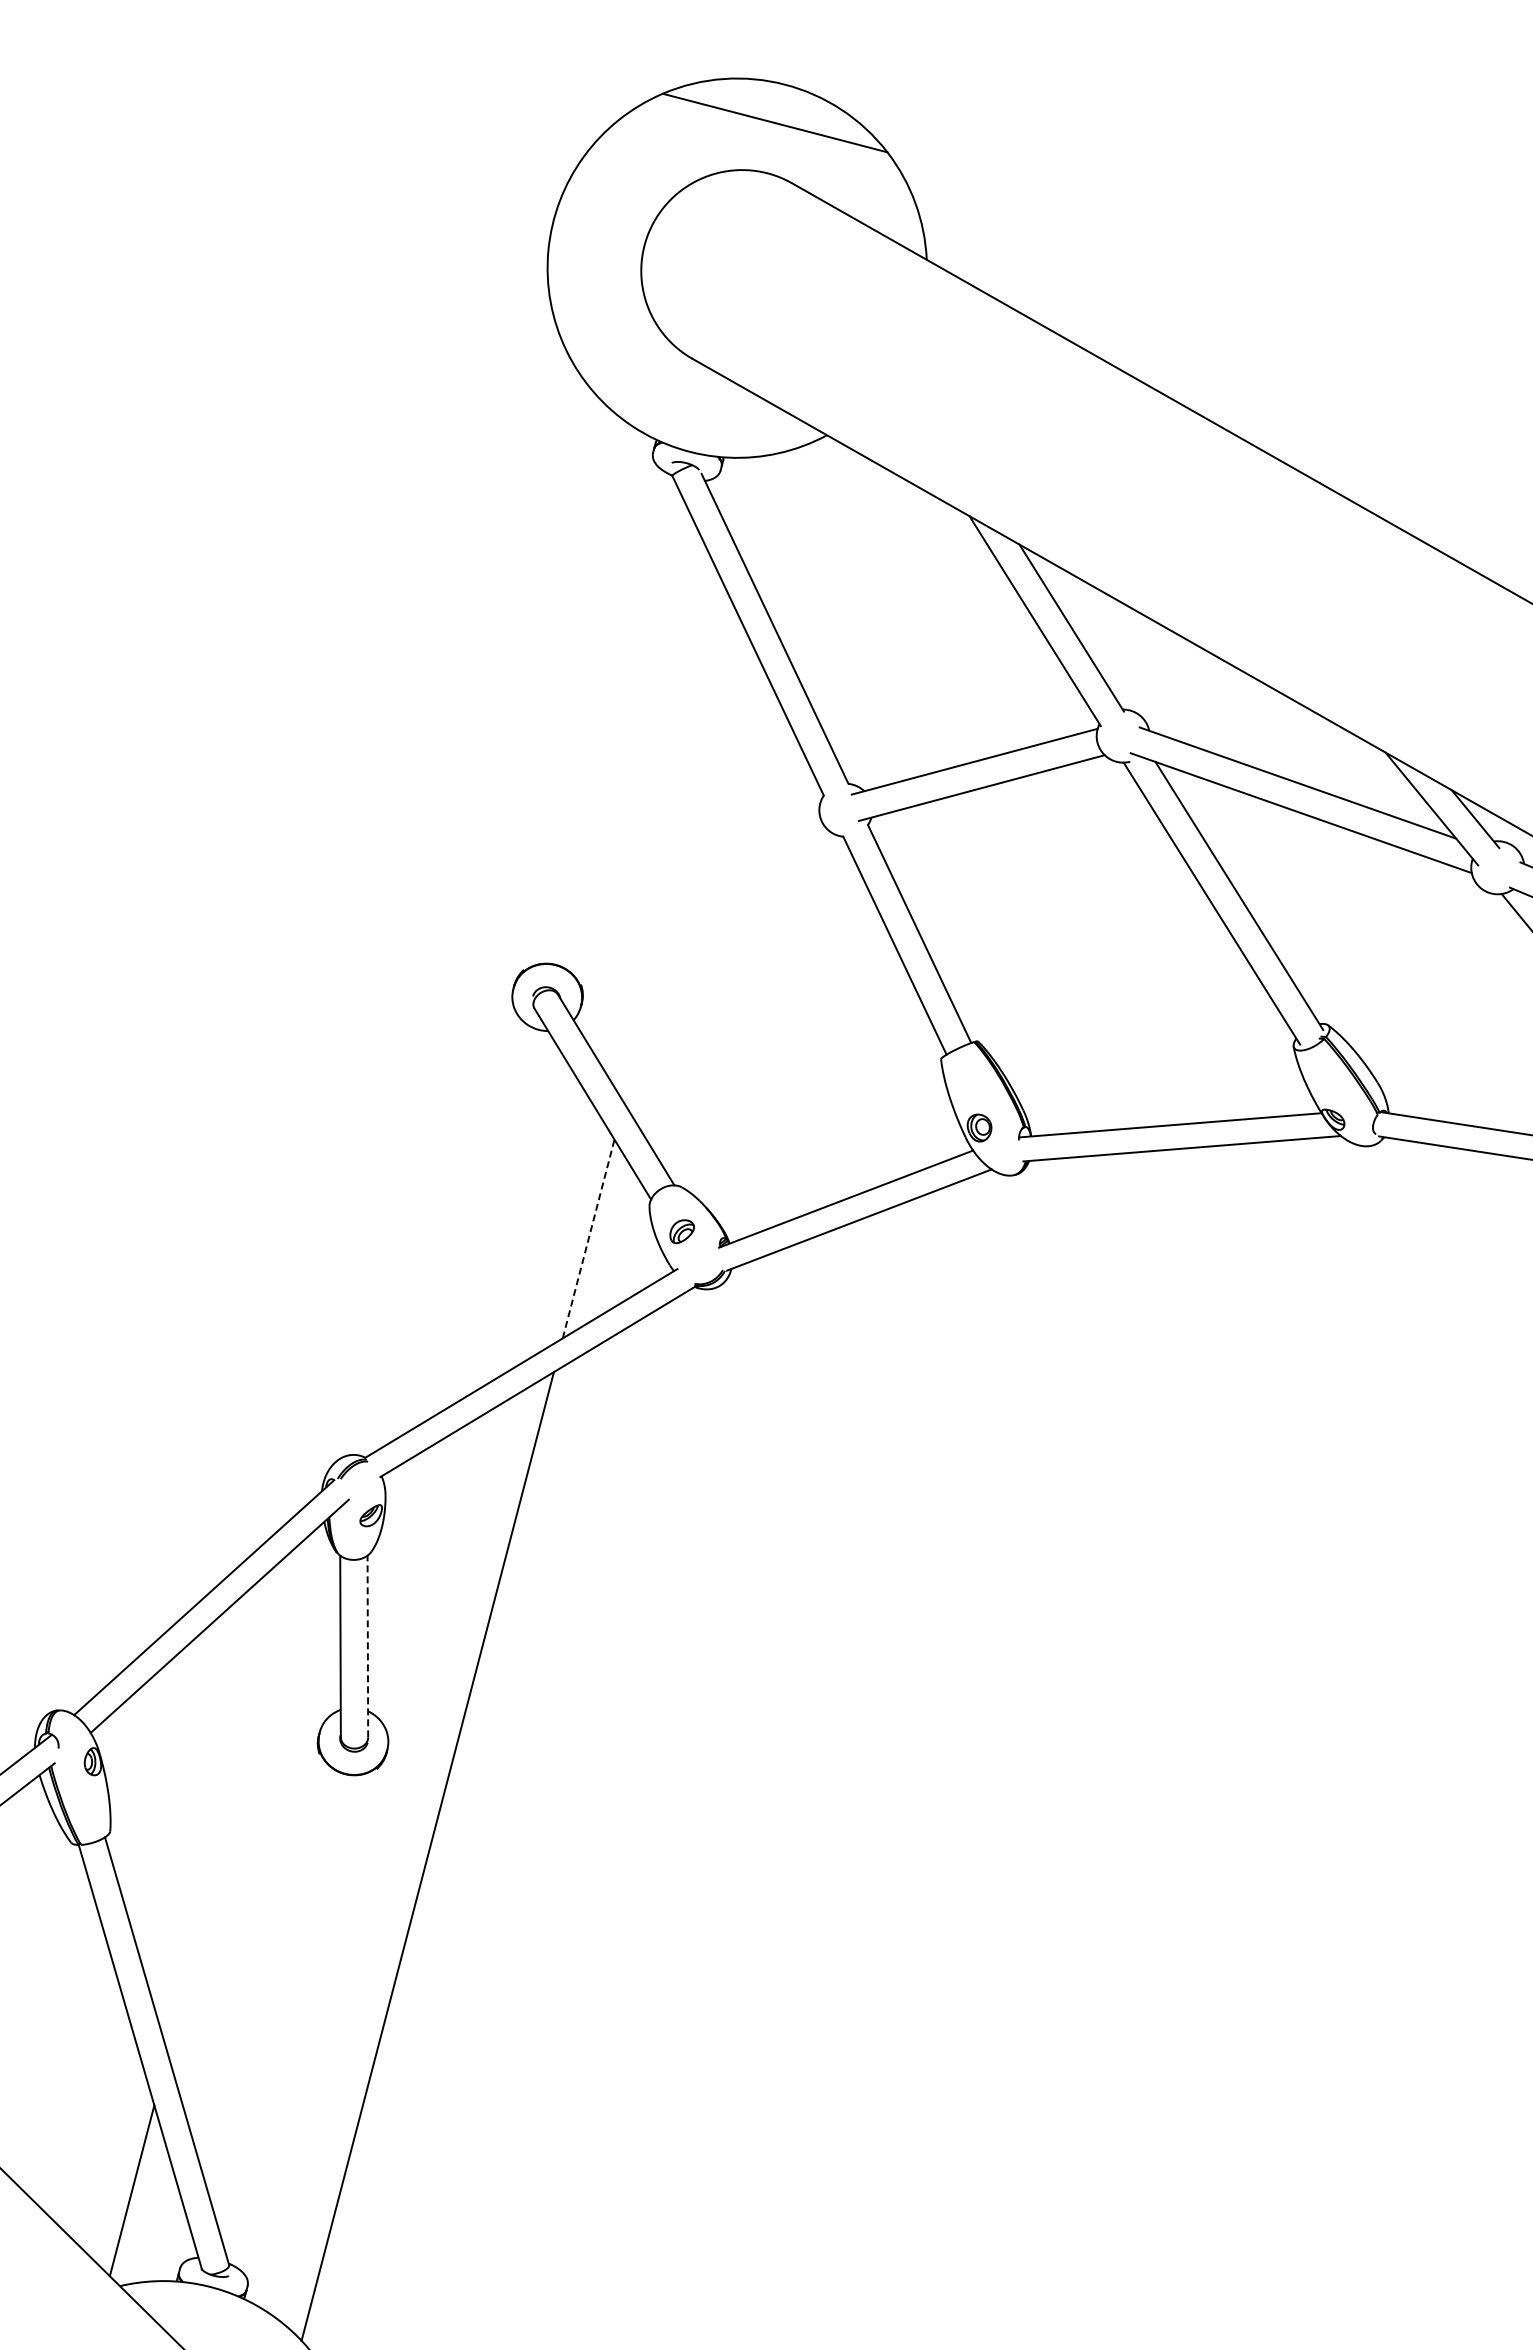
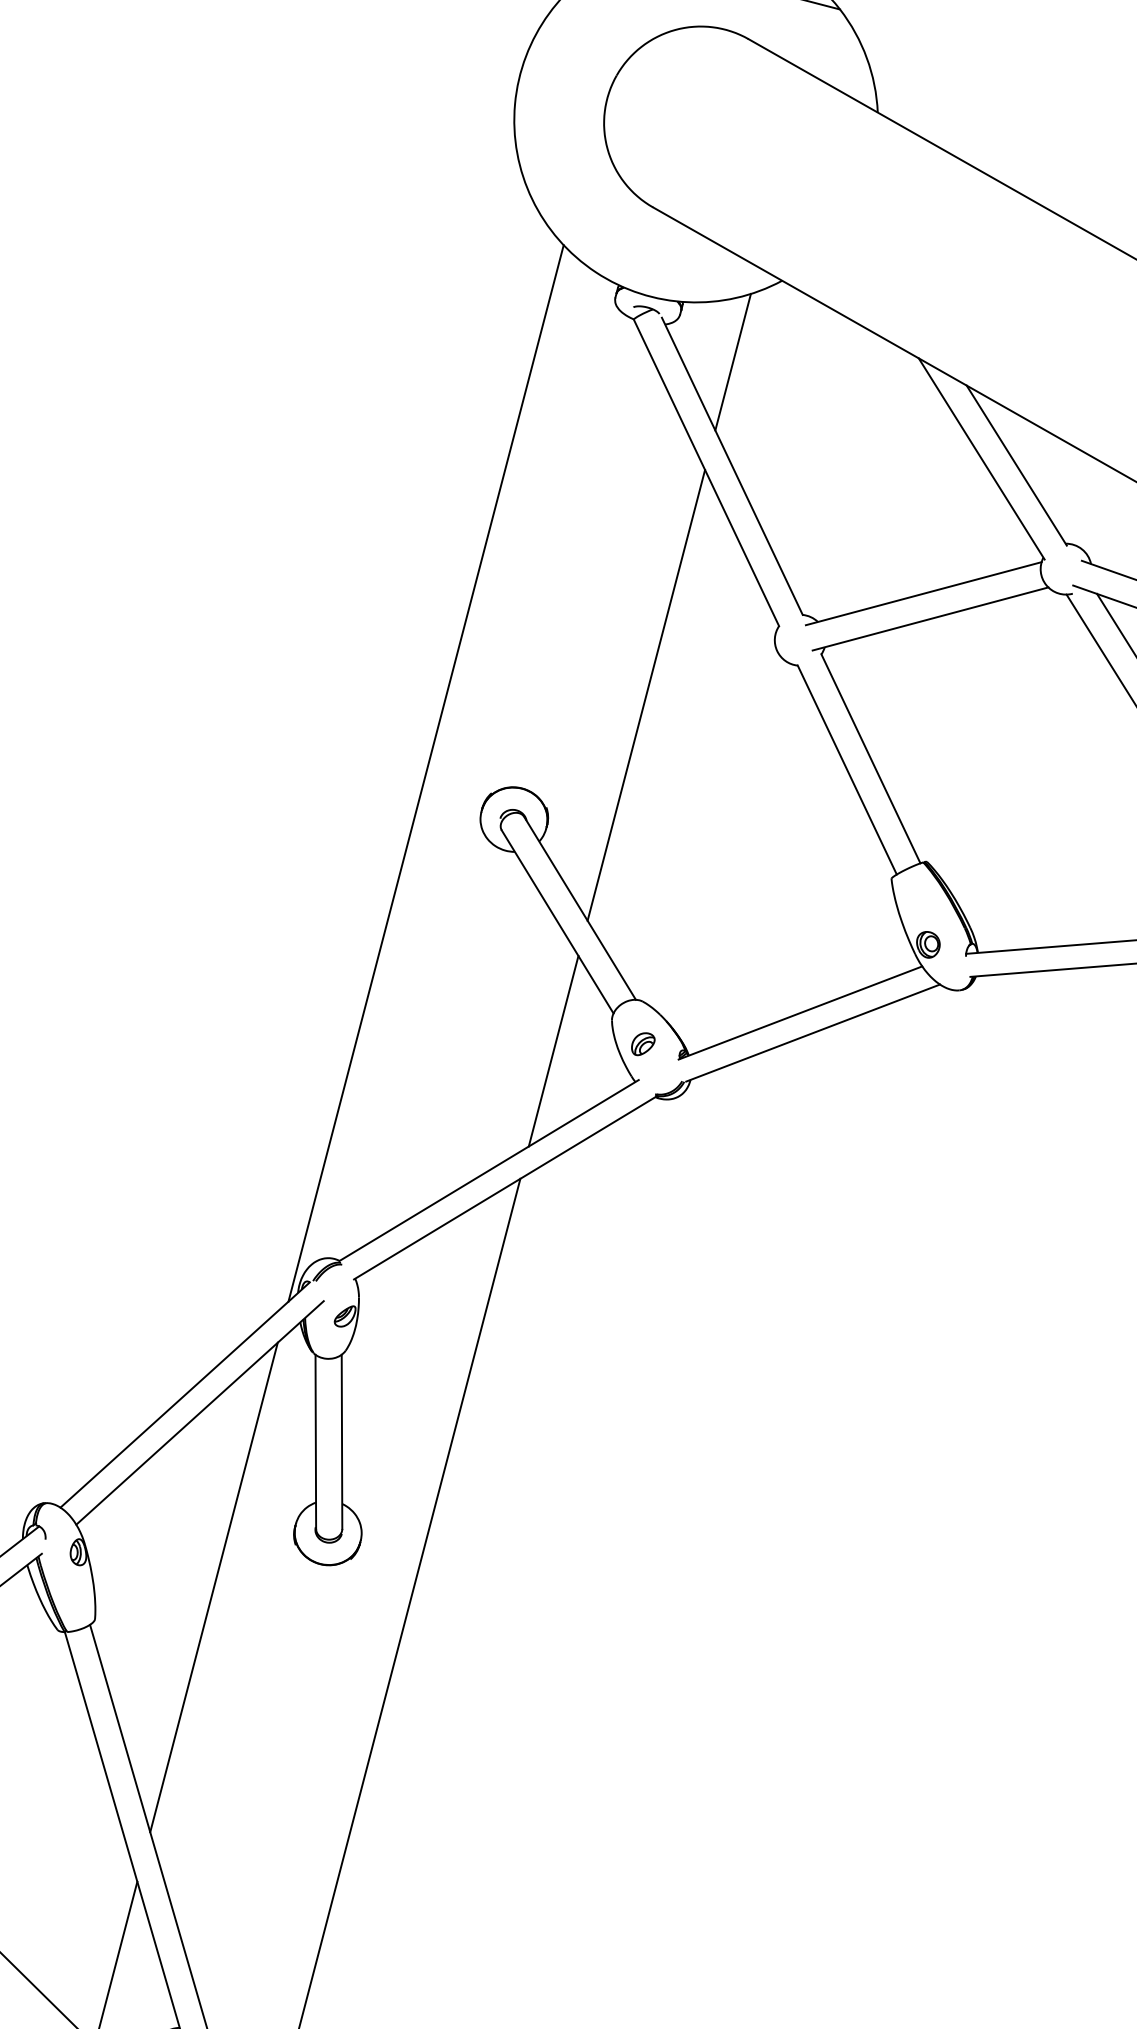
line: (775, 520) -> (732, 362), added
line: (685, 867) -> (646, 695), added
line: (455, 949) -> (426, 773), added
line: (588, 1239) -> (553, 1051), dashed -> solid
line: (367, 1646) -> (341, 1441), dashed -> solid
line: (233, 1798) -> (213, 1587), added

